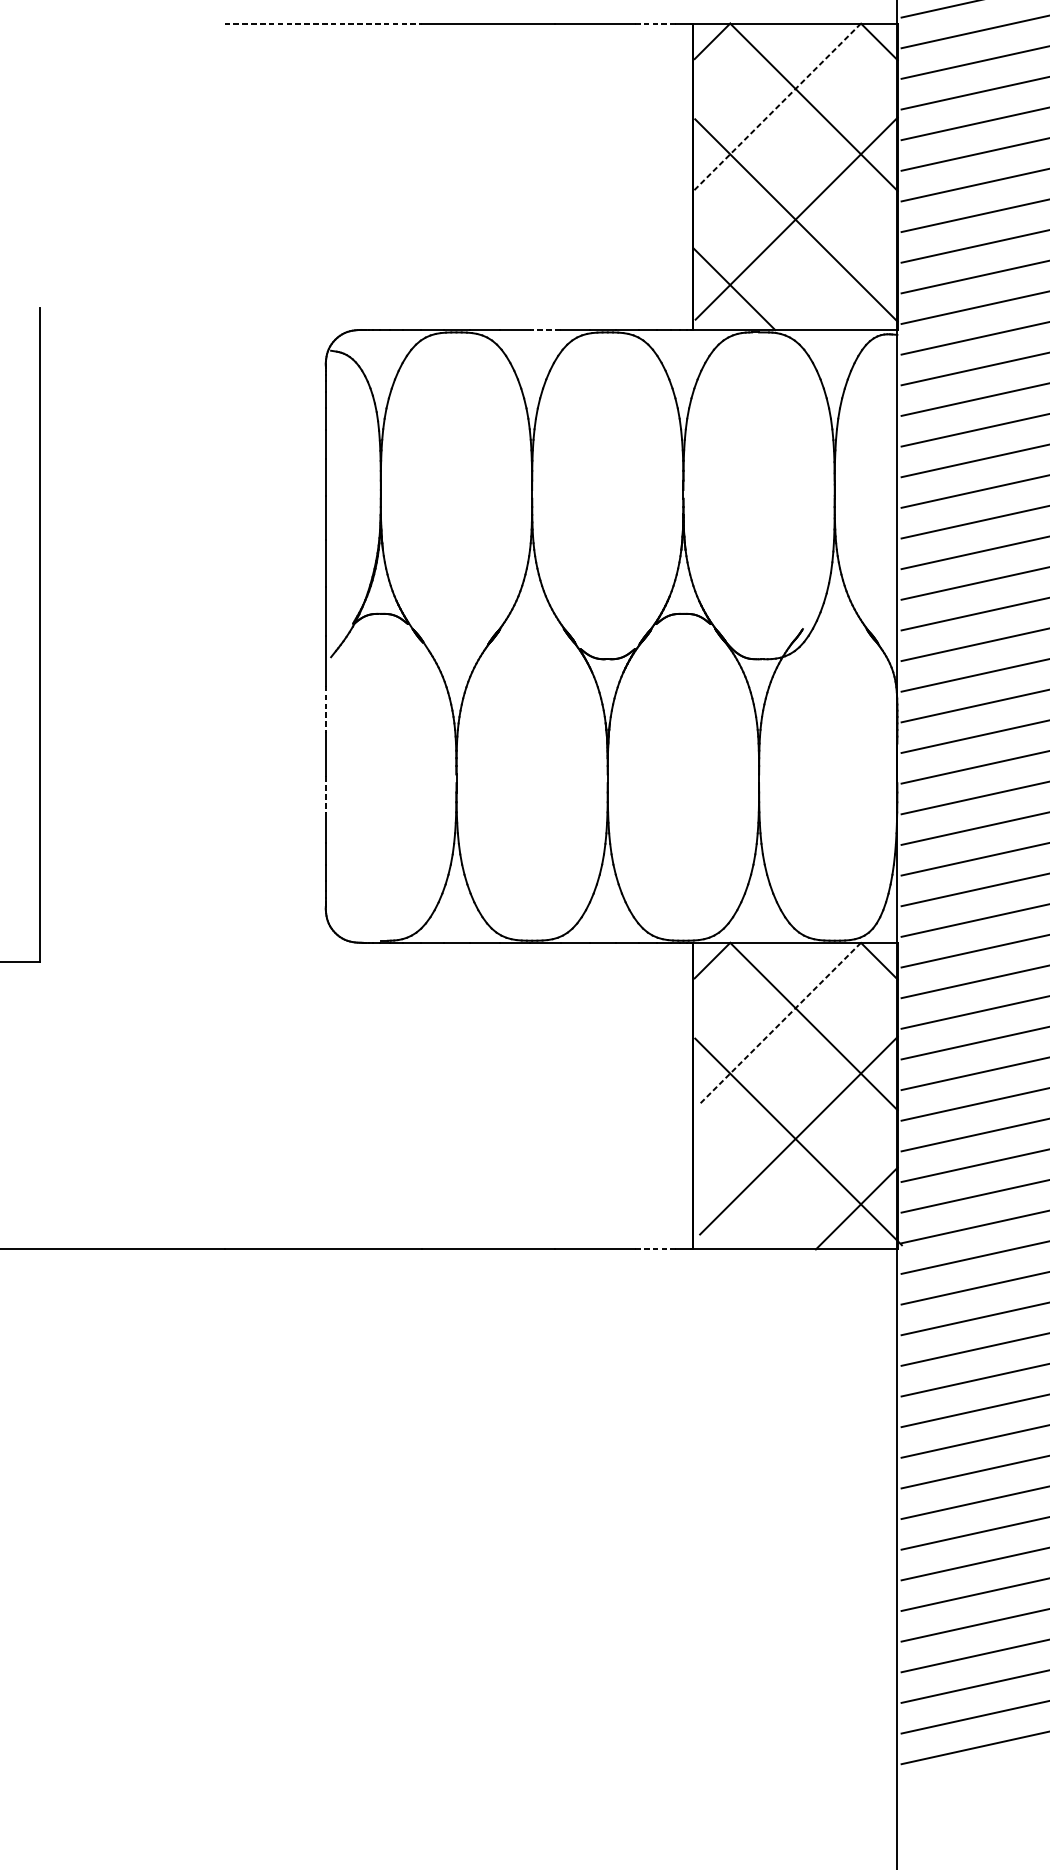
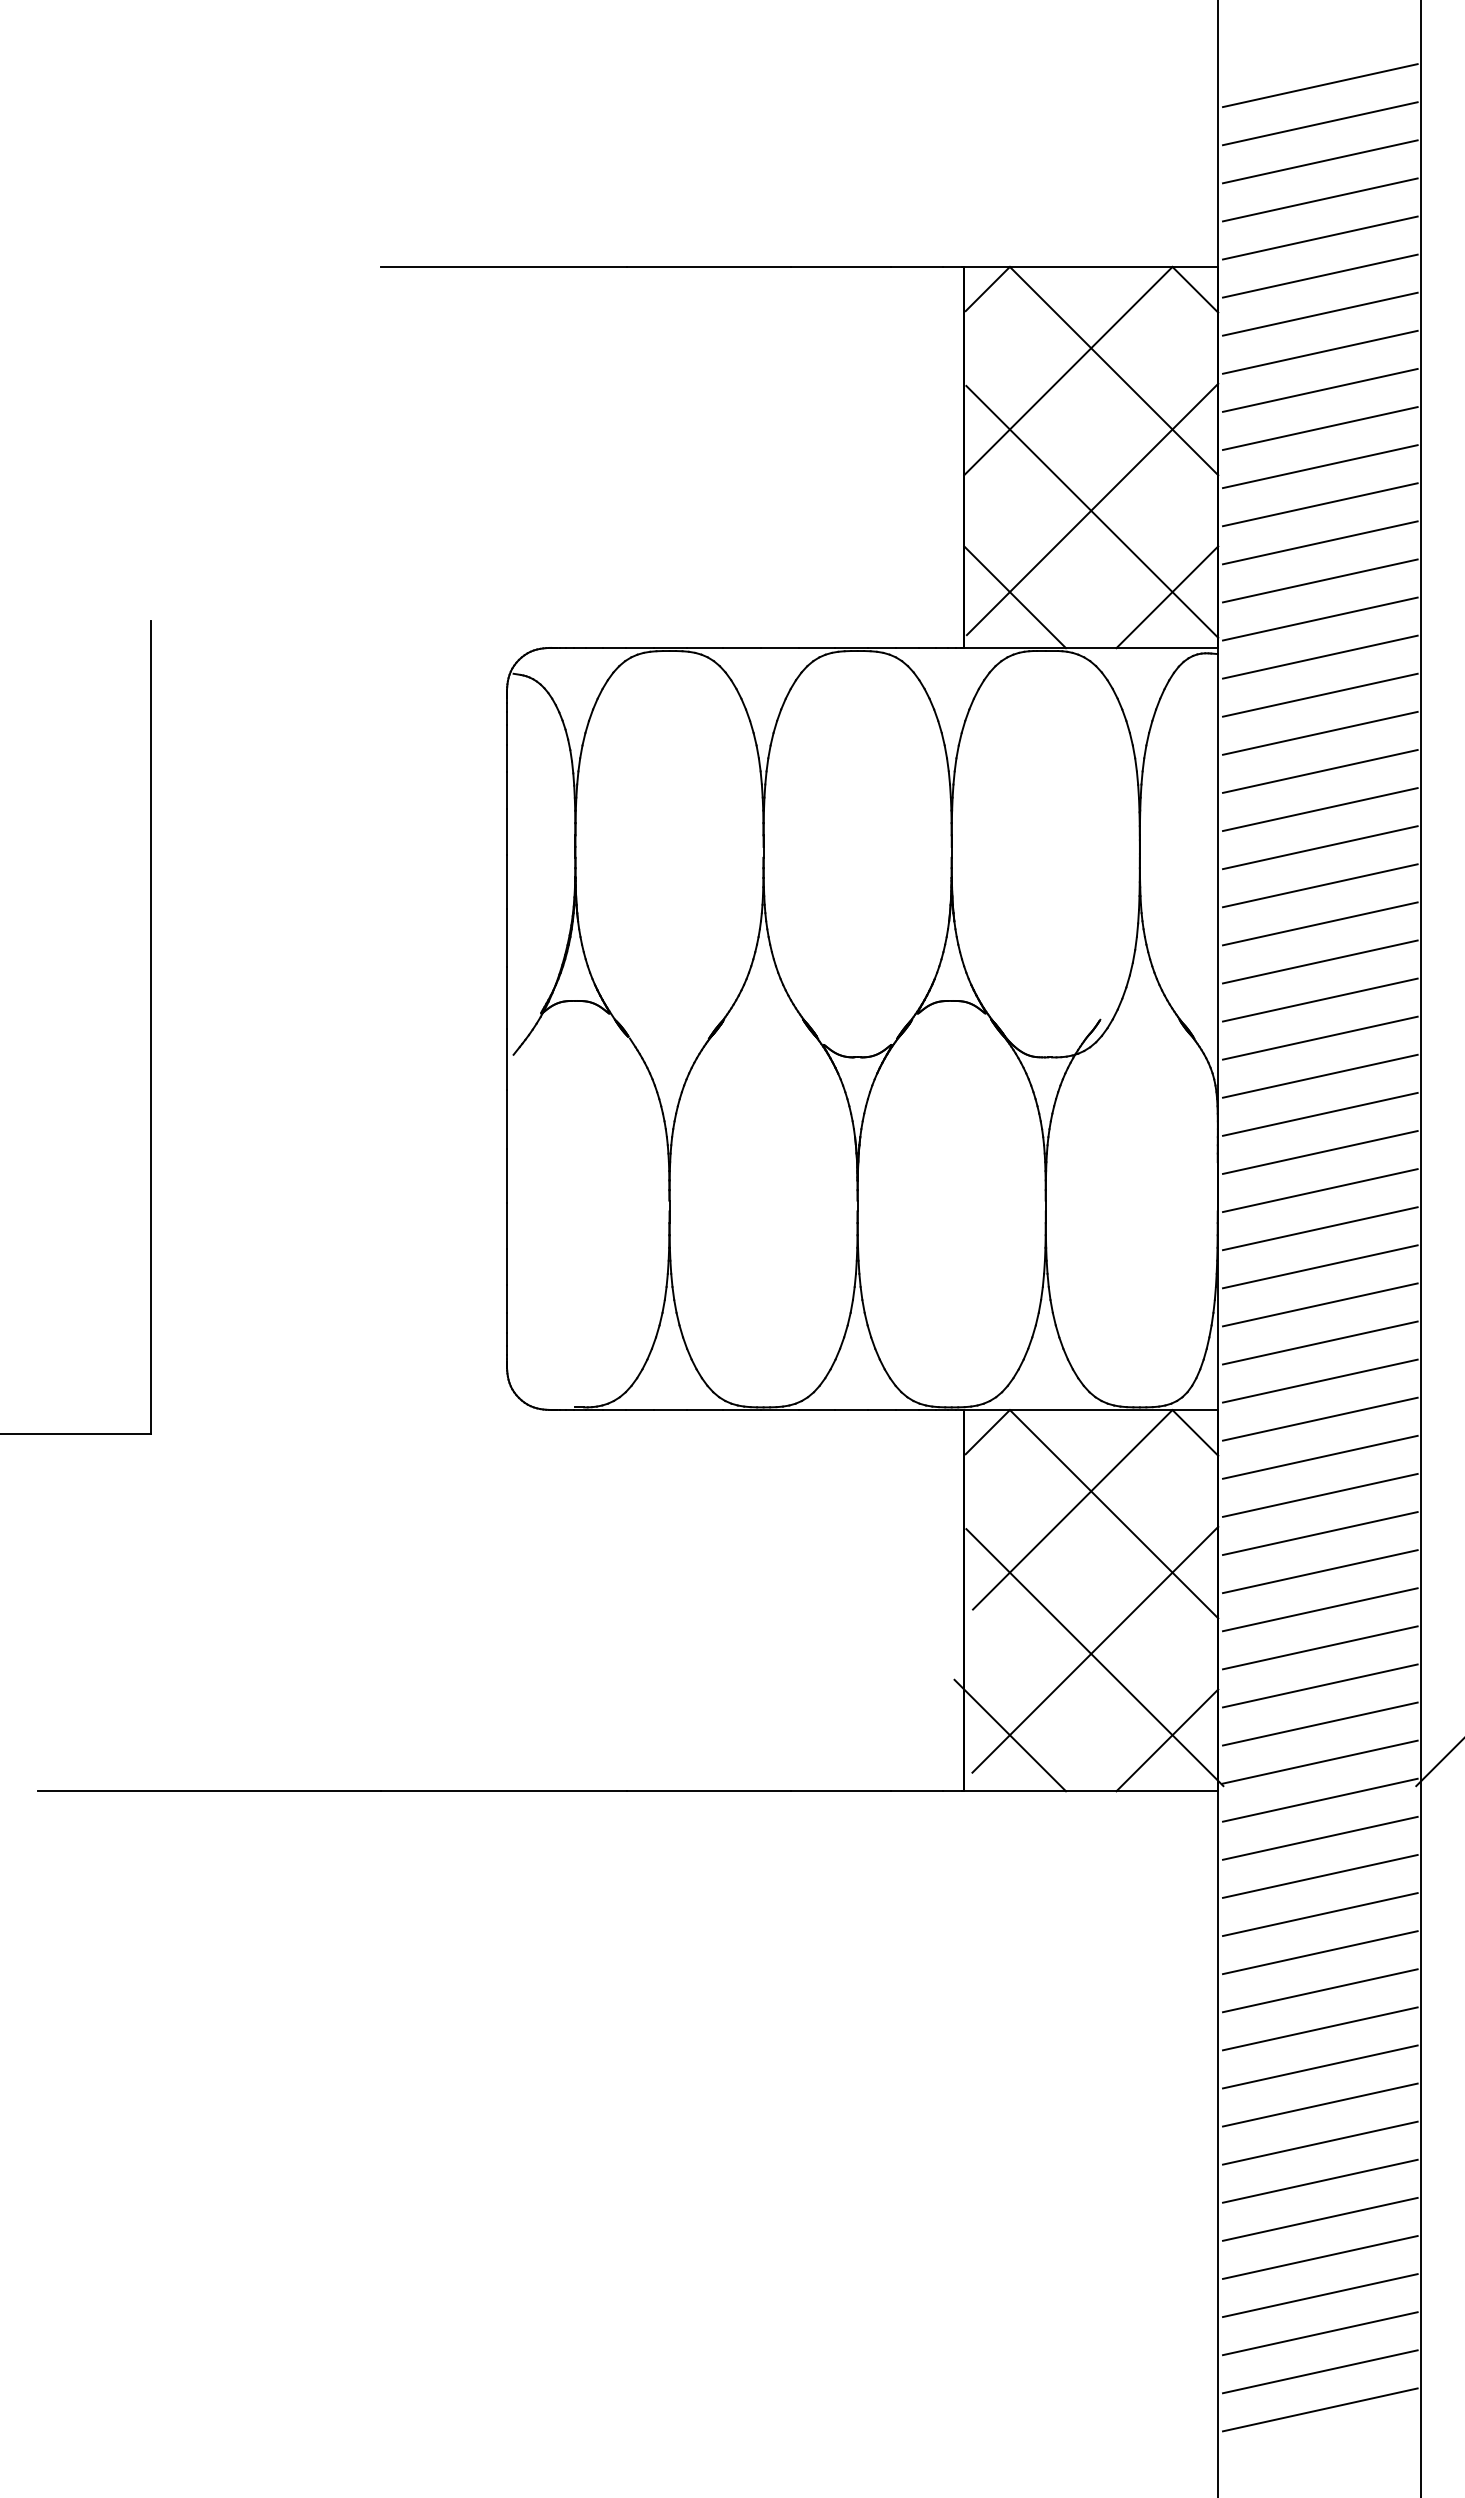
line: (322, 24) -> (503, 267), dashed -> solid
line: (655, 24) -> (916, 267), dashed -> solid
line: (777, 107) -> (1068, 371), dashed -> solid
line: (856, 289) -> (1167, 597), added
line: (544, 329) -> (779, 647), dashed -> solid
line: (325, 710) -> (506, 1120), dashed -> solid
line: (325, 795) -> (506, 1226), dashed -> solid
line: (780, 1023) -> (1072, 1510), dashed -> solid
line: (730, 1204) -> (1010, 1735), added
line: (655, 1249) -> (916, 1791), dashed -> solid

